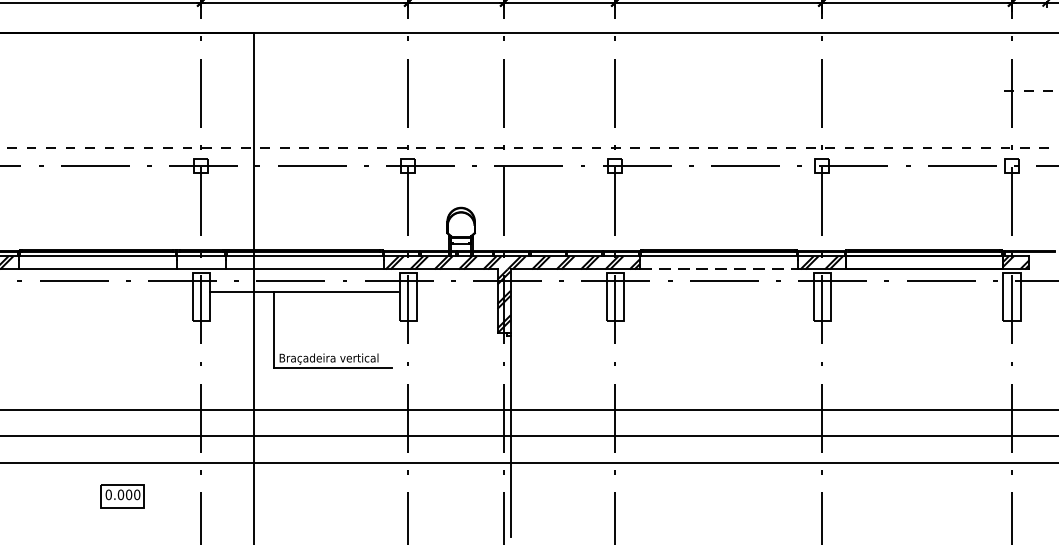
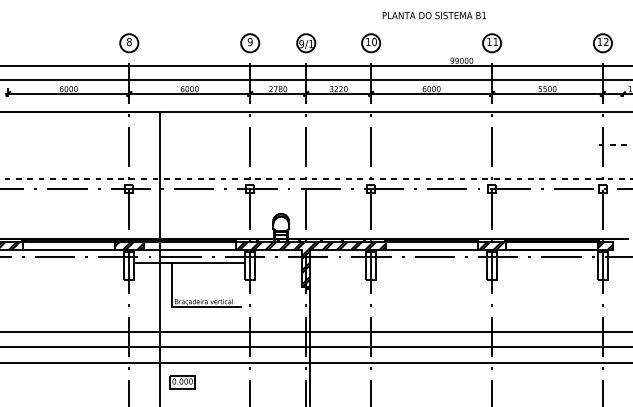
hatch: (199, 261) -> (128, 245), added
line: (720, 268) -> (432, 249), dashed -> solid
part: (122, 496) -> (182, 382), moved

